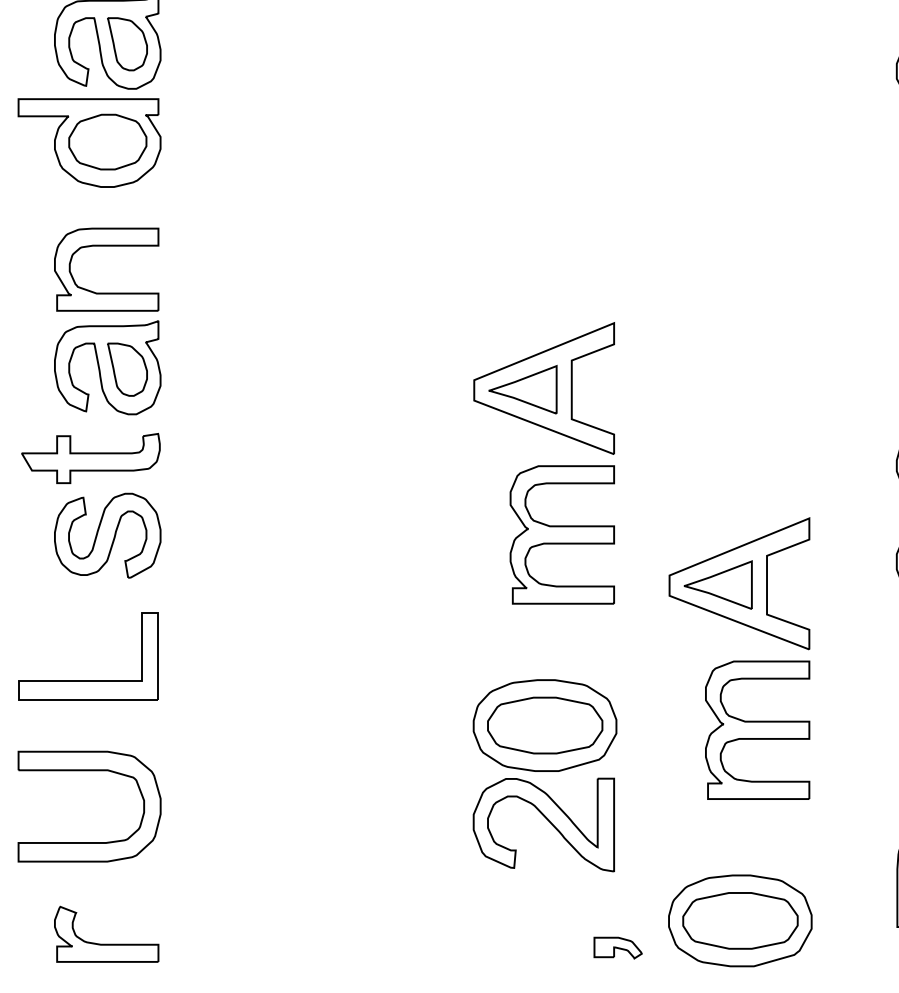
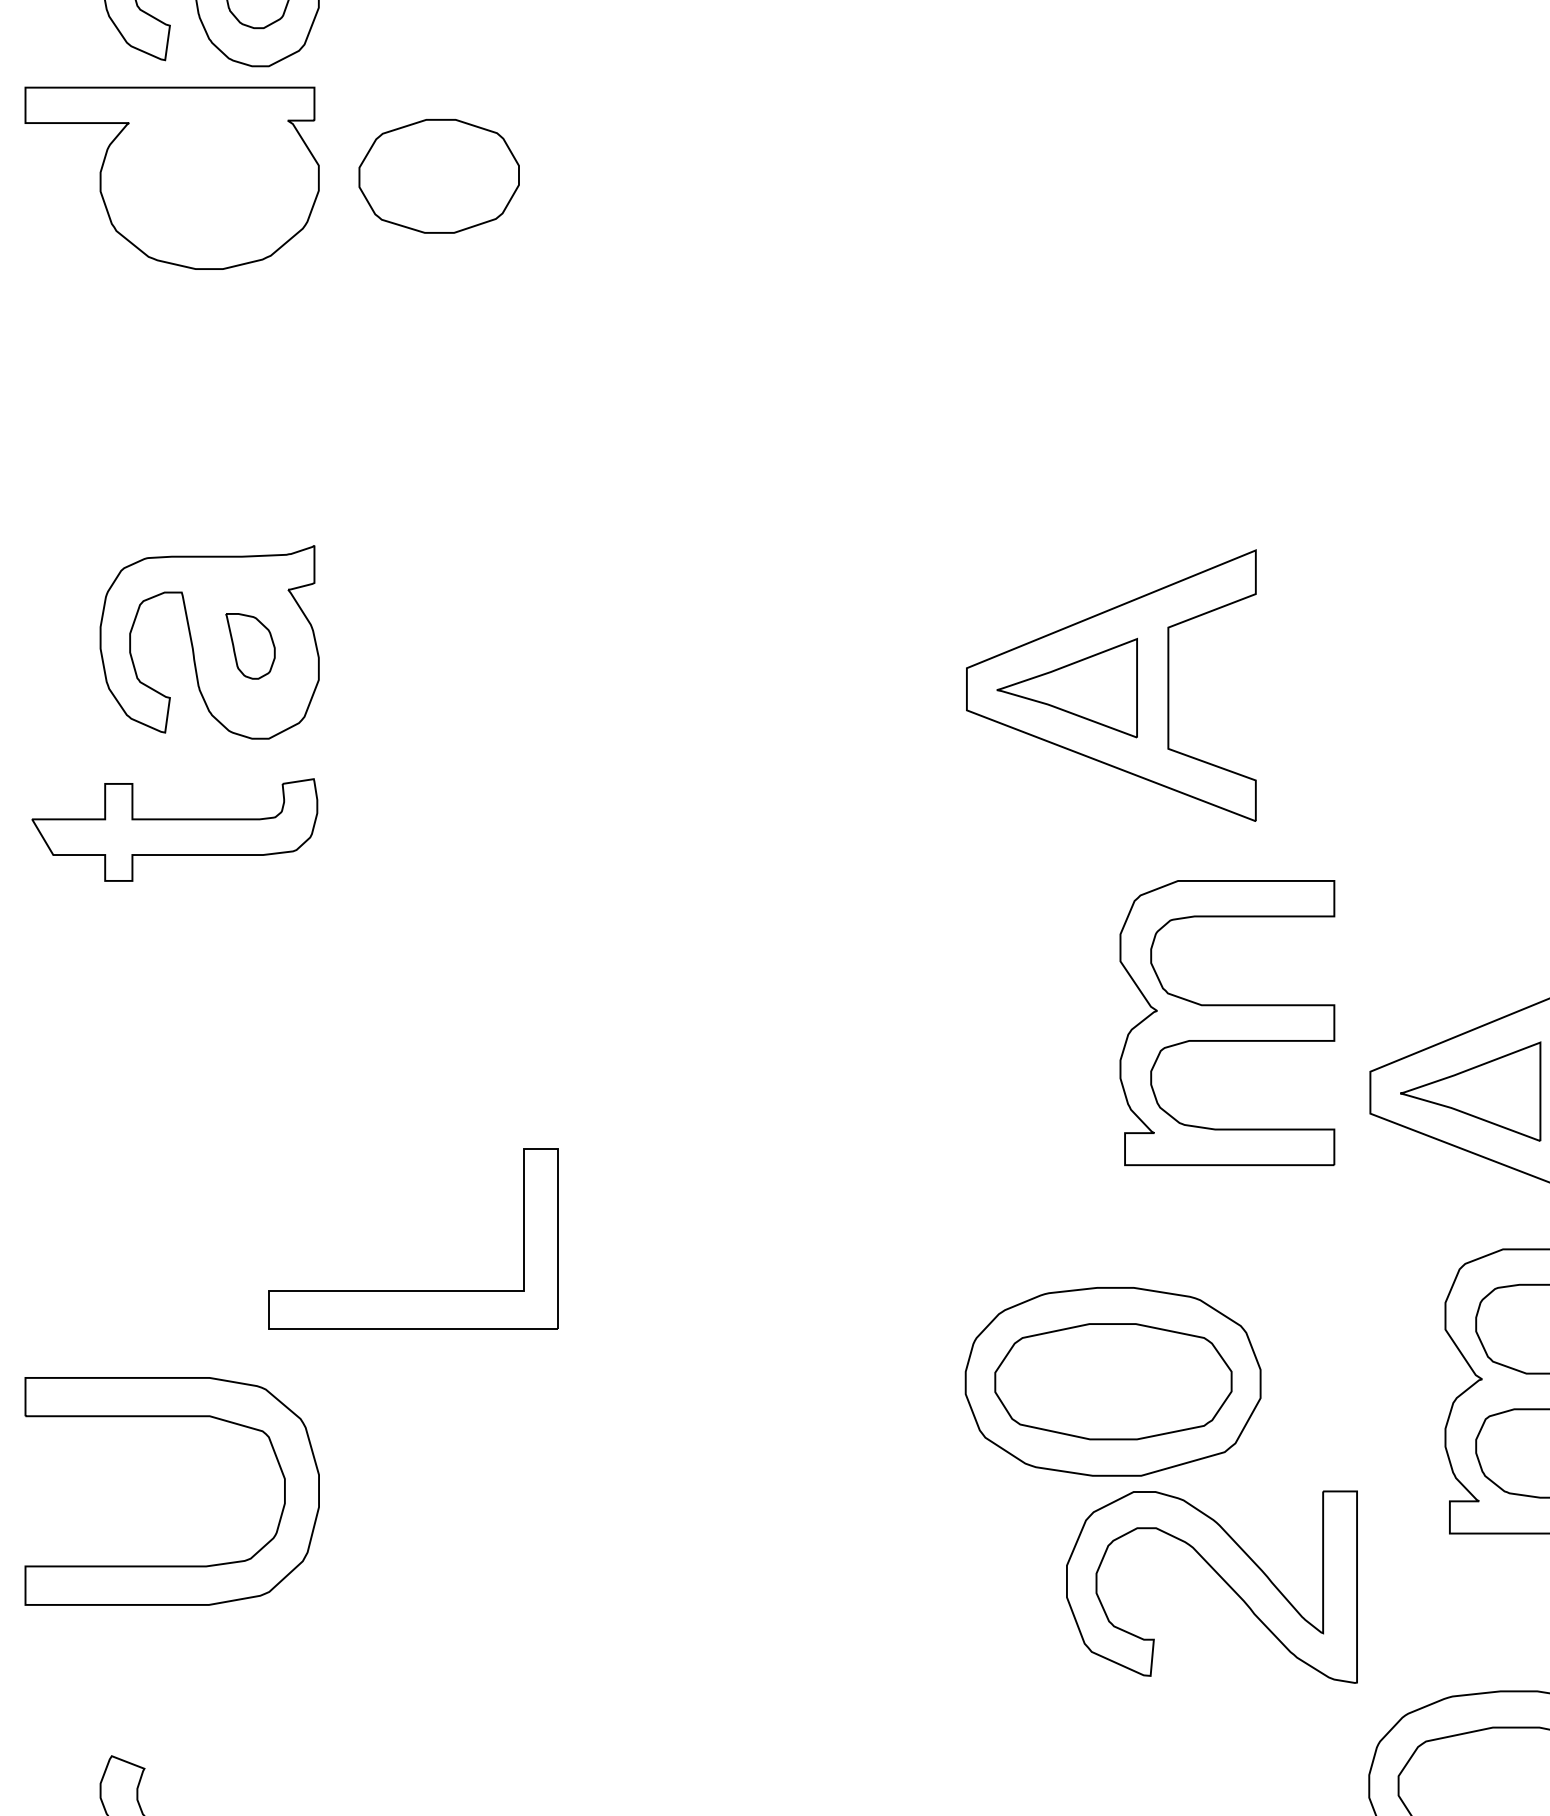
part: (107, 141) -> (438, 175), moved
part: (106, 246) -> (207, 392), removed
part: (127, 369) -> (250, 646), size x0.6
part: (561, 534) -> (1225, 1022), moved
part: (107, 535) -> (209, 989), removed
part: (88, 680) -> (413, 1288), moved
part: (89, 771) -> (172, 1418), moved
part: (543, 824) -> (1211, 1586), moved

